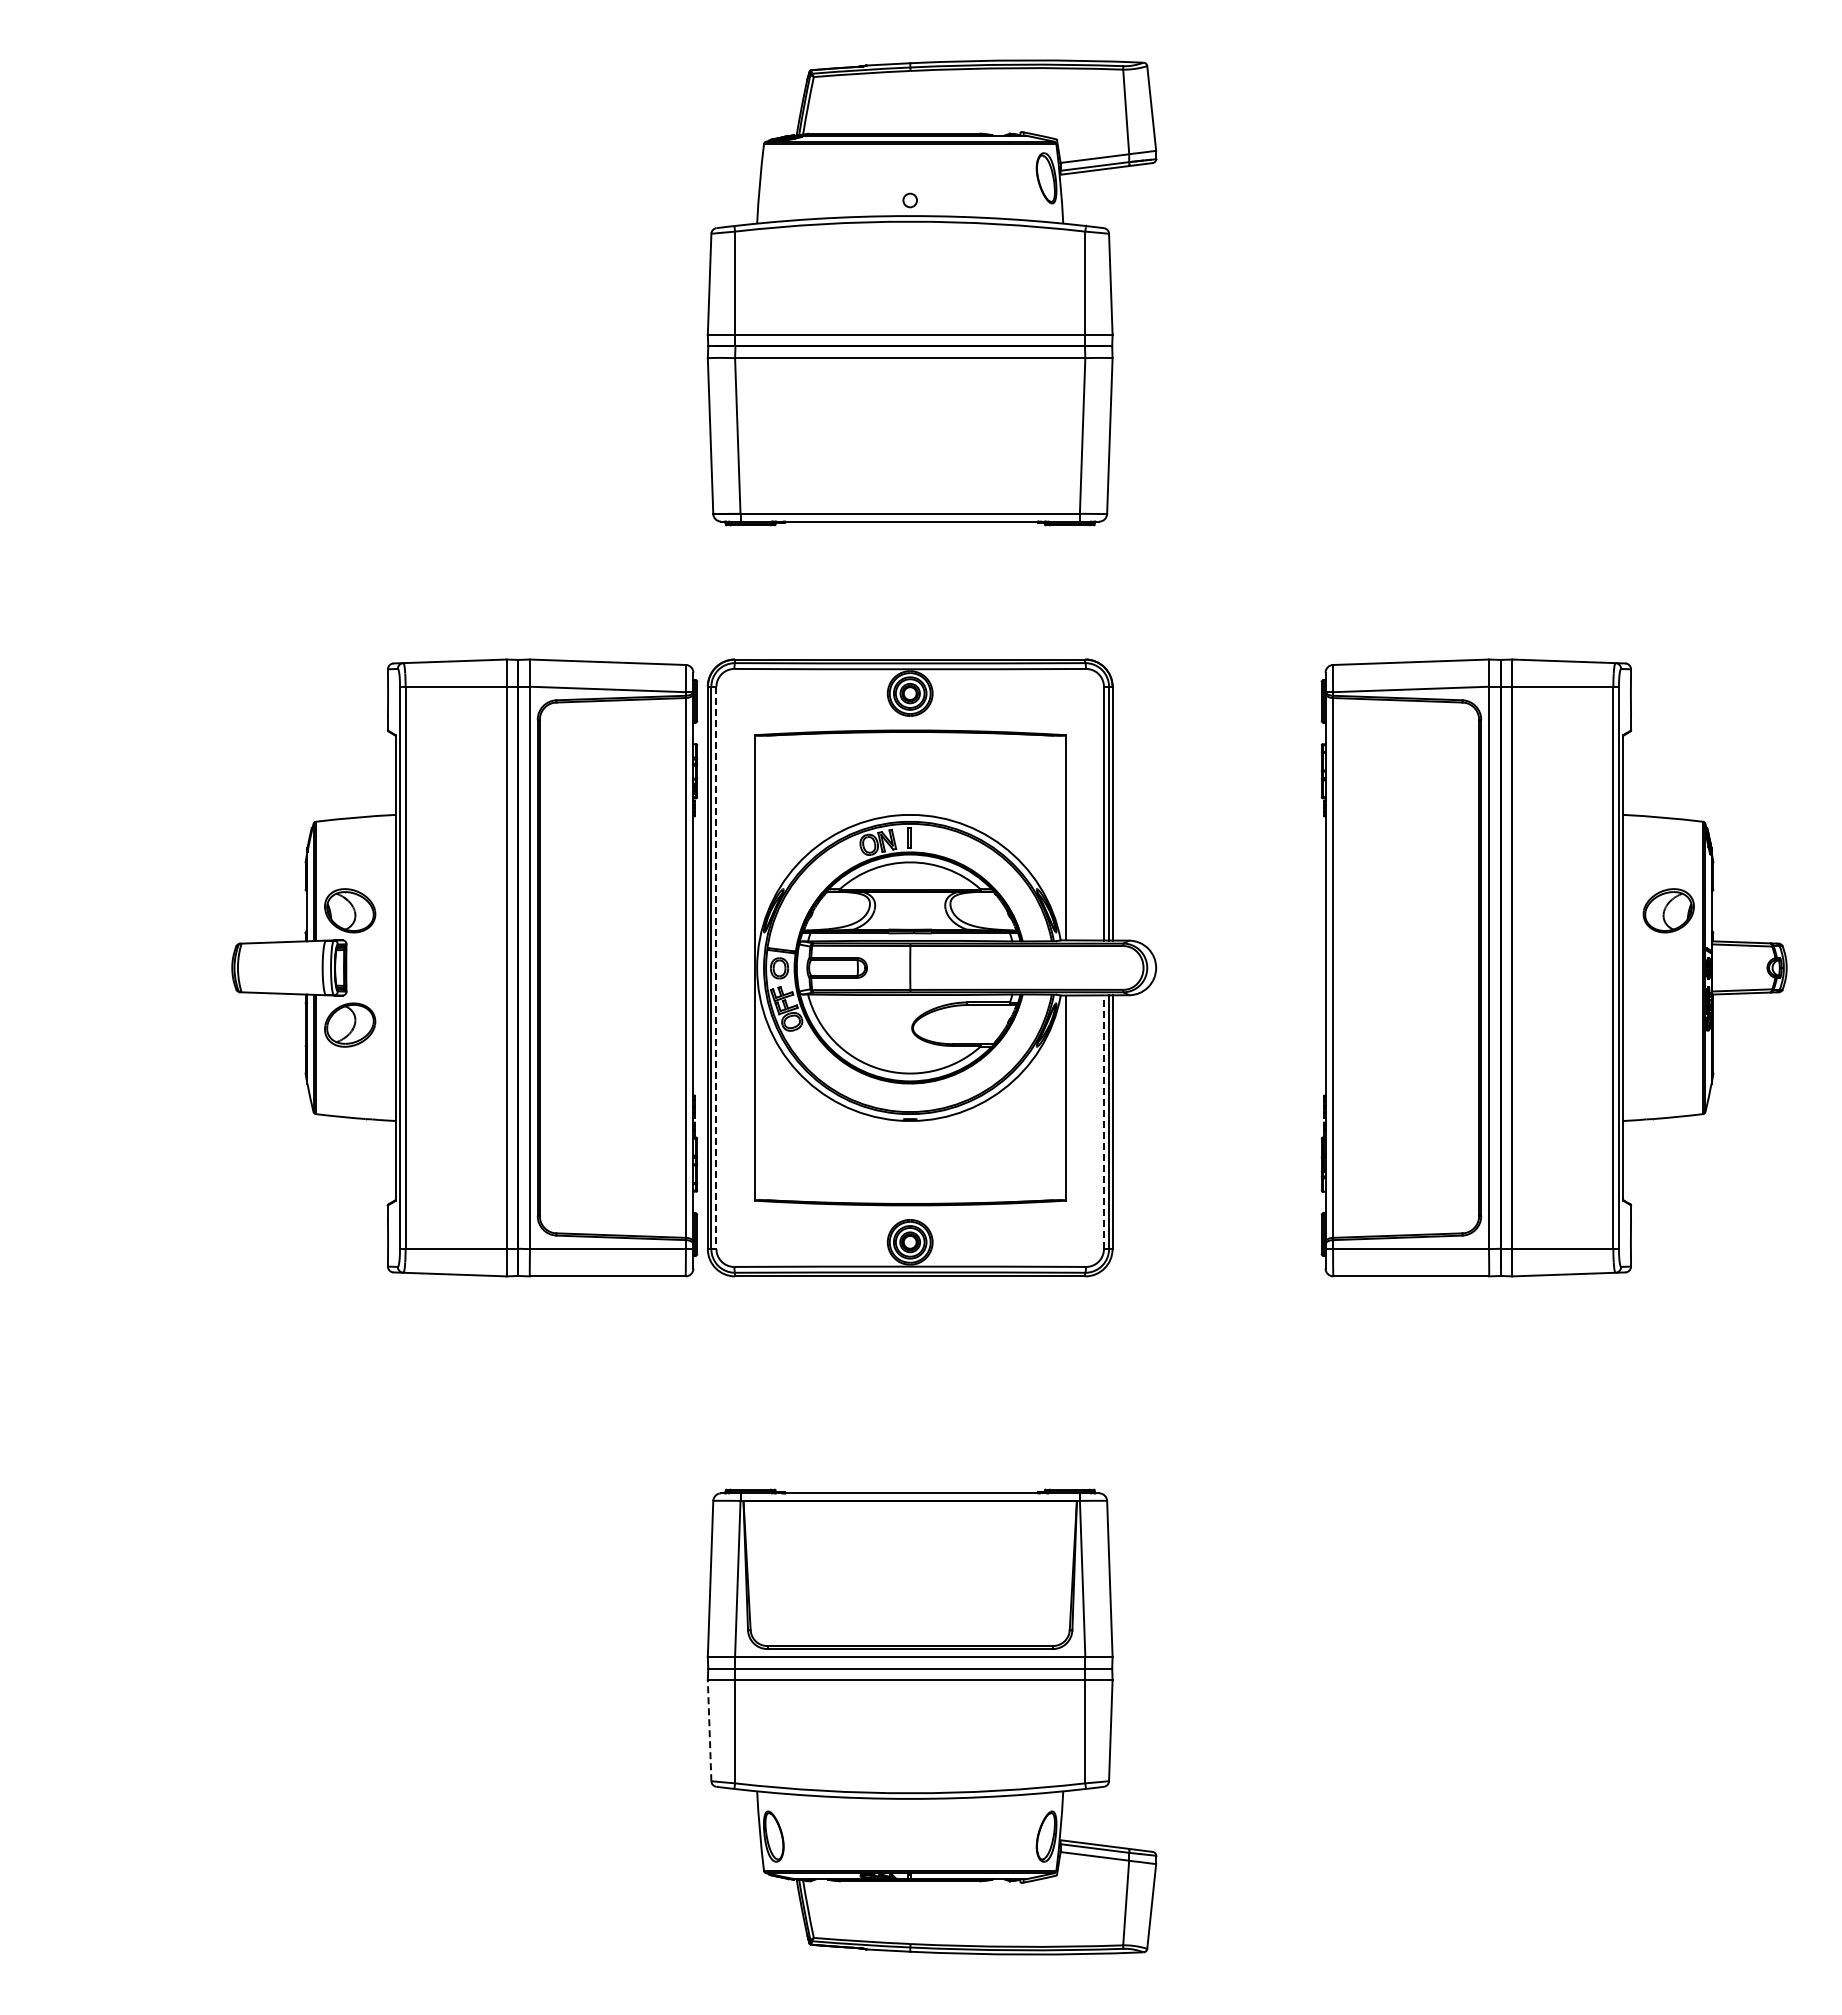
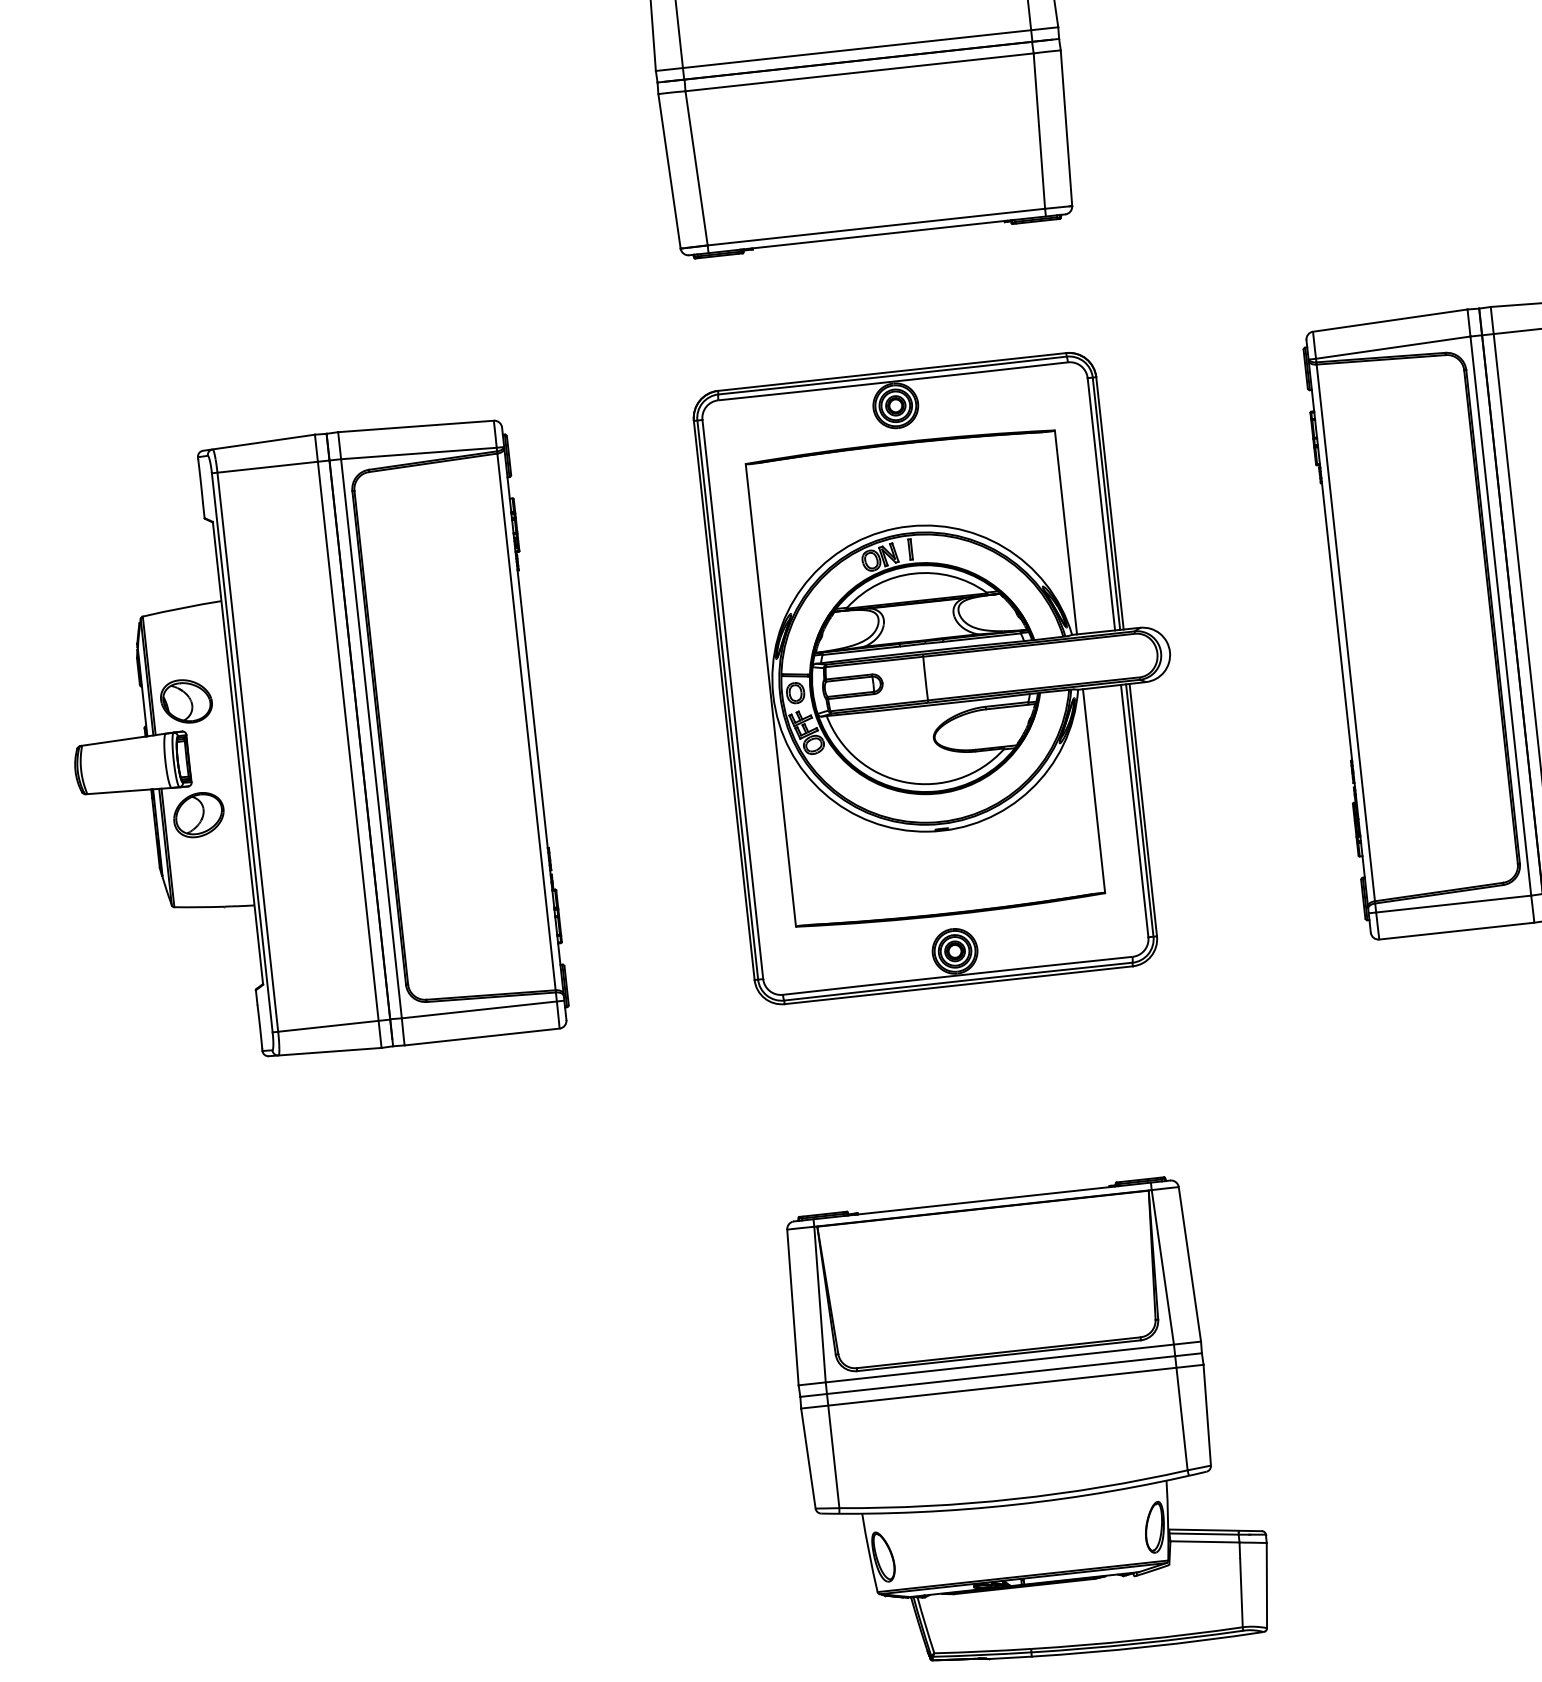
part: (464, 967) -> (306, 745), moved
line: (716, 968) -> (732, 700), dashed -> solid
line: (1103, 1122) -> (1134, 811), dashed -> solid
line: (709, 1730) -> (808, 1458), dashed -> solid

